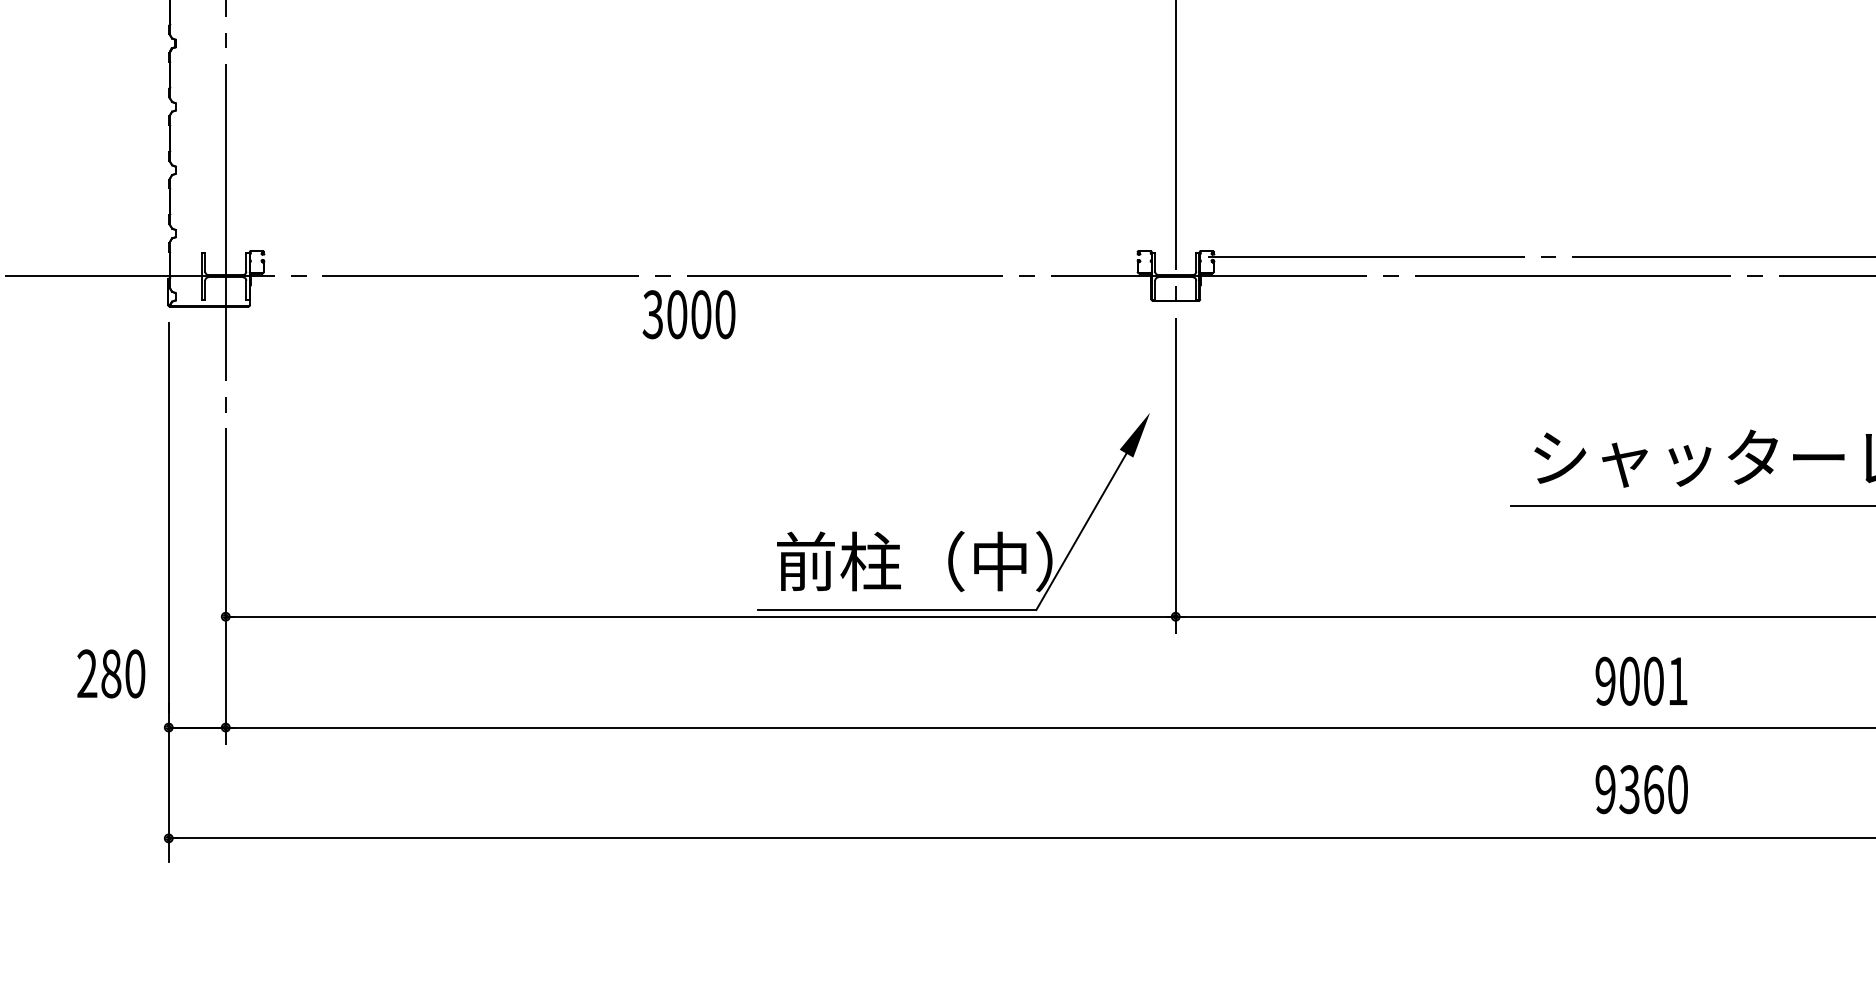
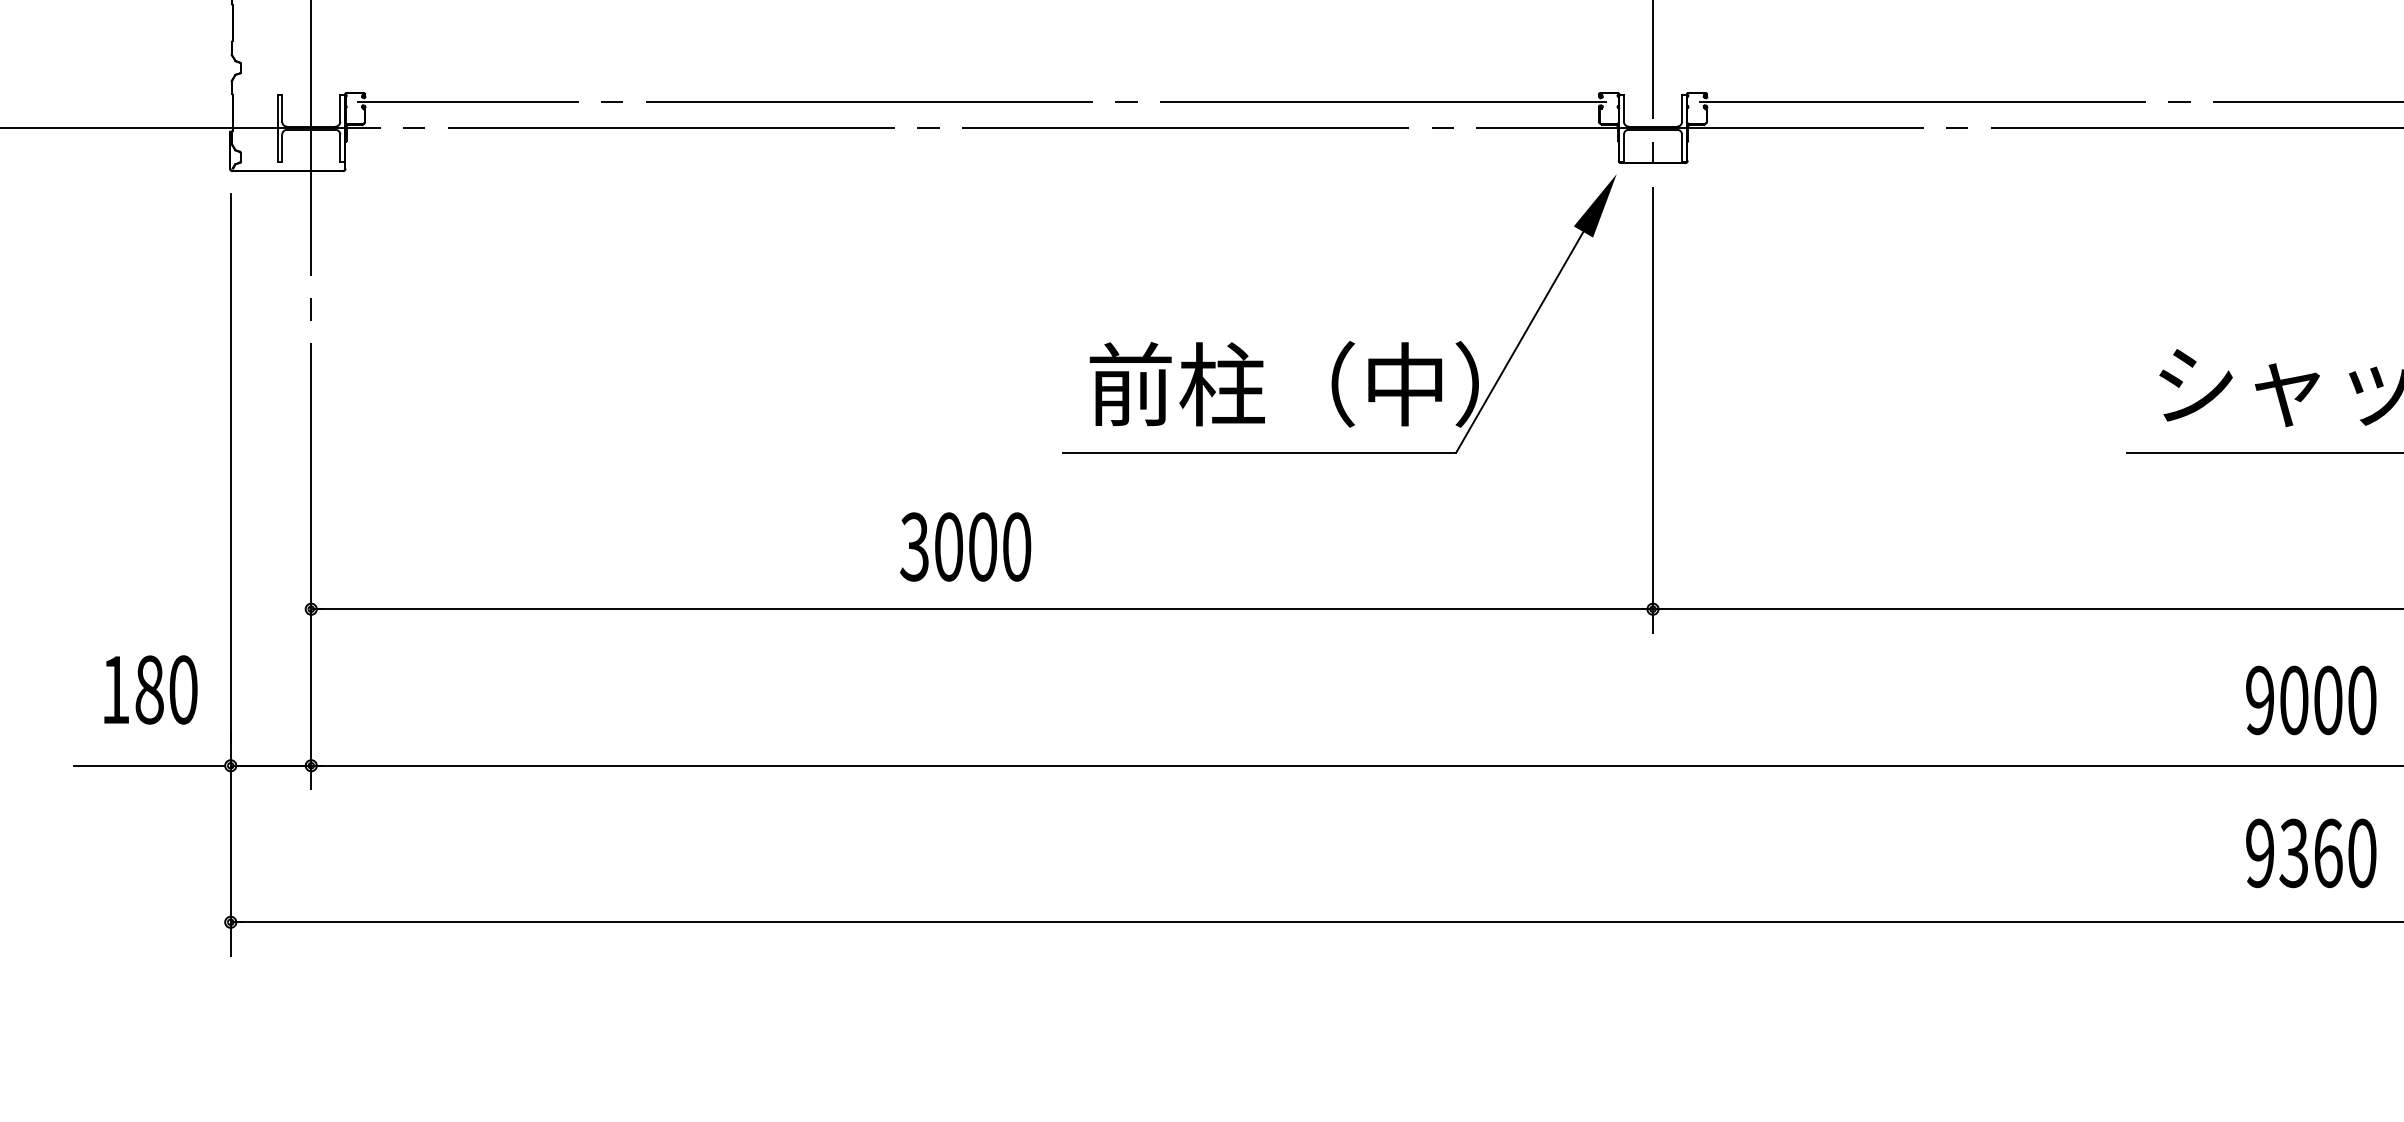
line: (700, 257) -> (981, 101), added
text: (688, 314) -> (964, 546), moved
part: (960, 531) -> (1349, 341), moved
text: (87, 673) -> (115, 689), 280 -> 180
text: (1677, 680) -> (2361, 699), 9001 -> 9000
line: (110, 727) -> (148, 765), added

